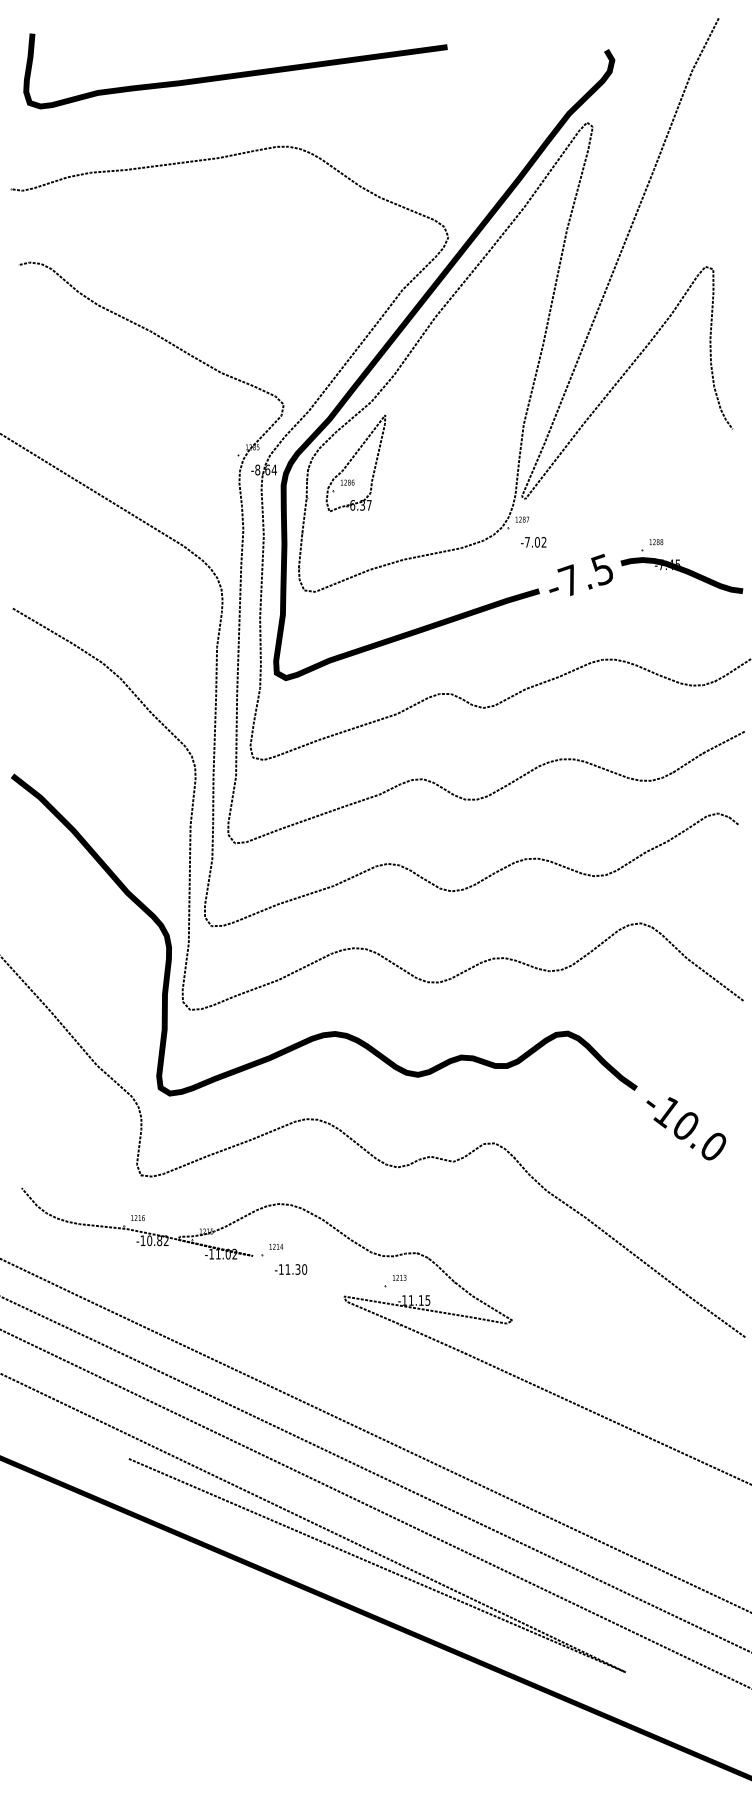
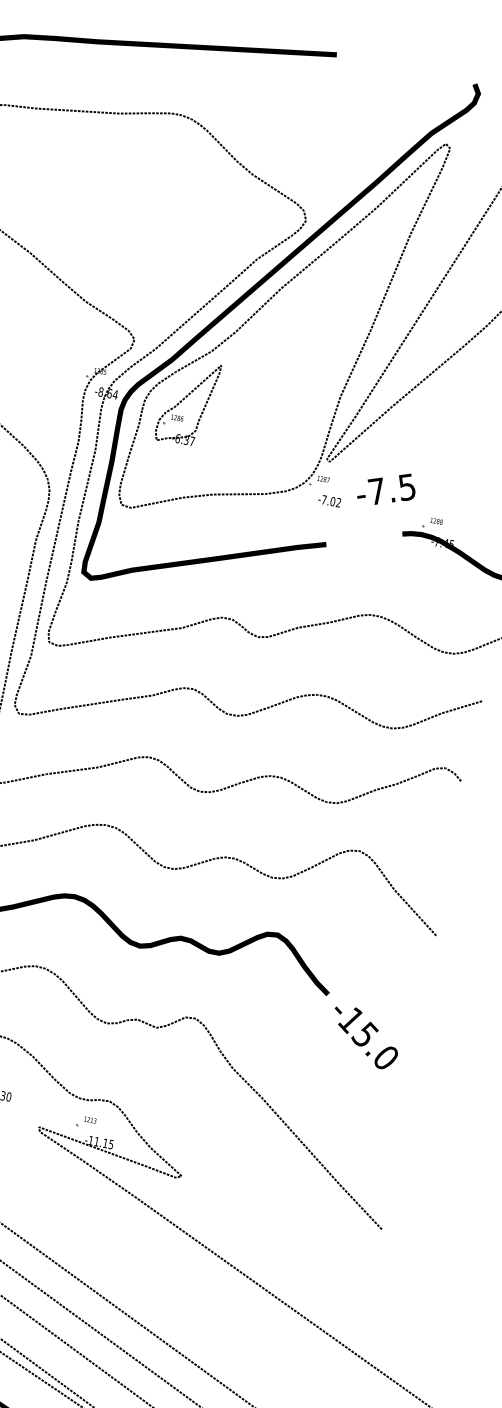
text: (580, 574) -> (387, 487), moved
text: (685, 1124) -> (365, 1033), -10.0 -> -15.0

